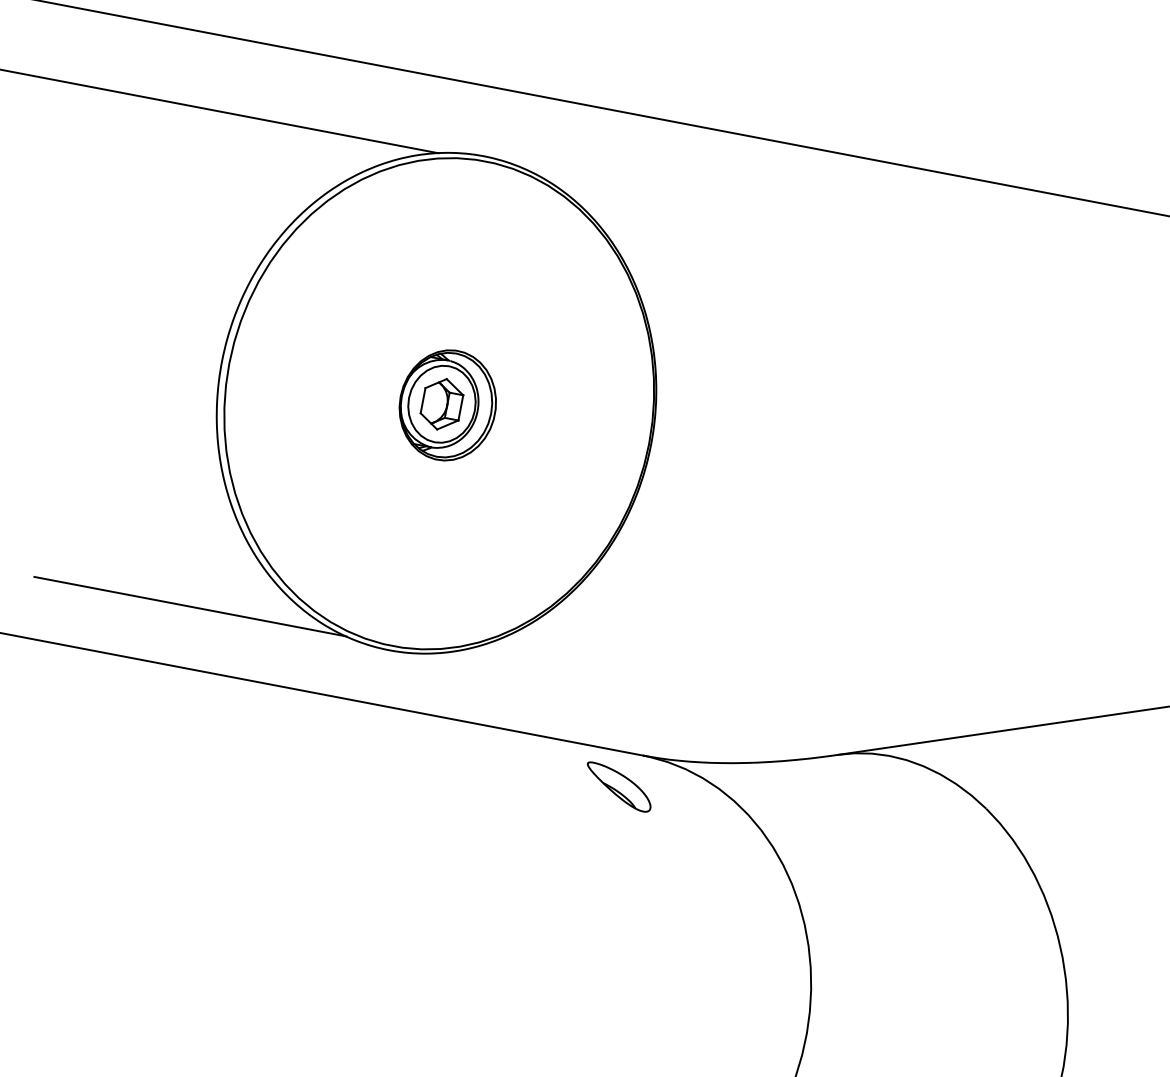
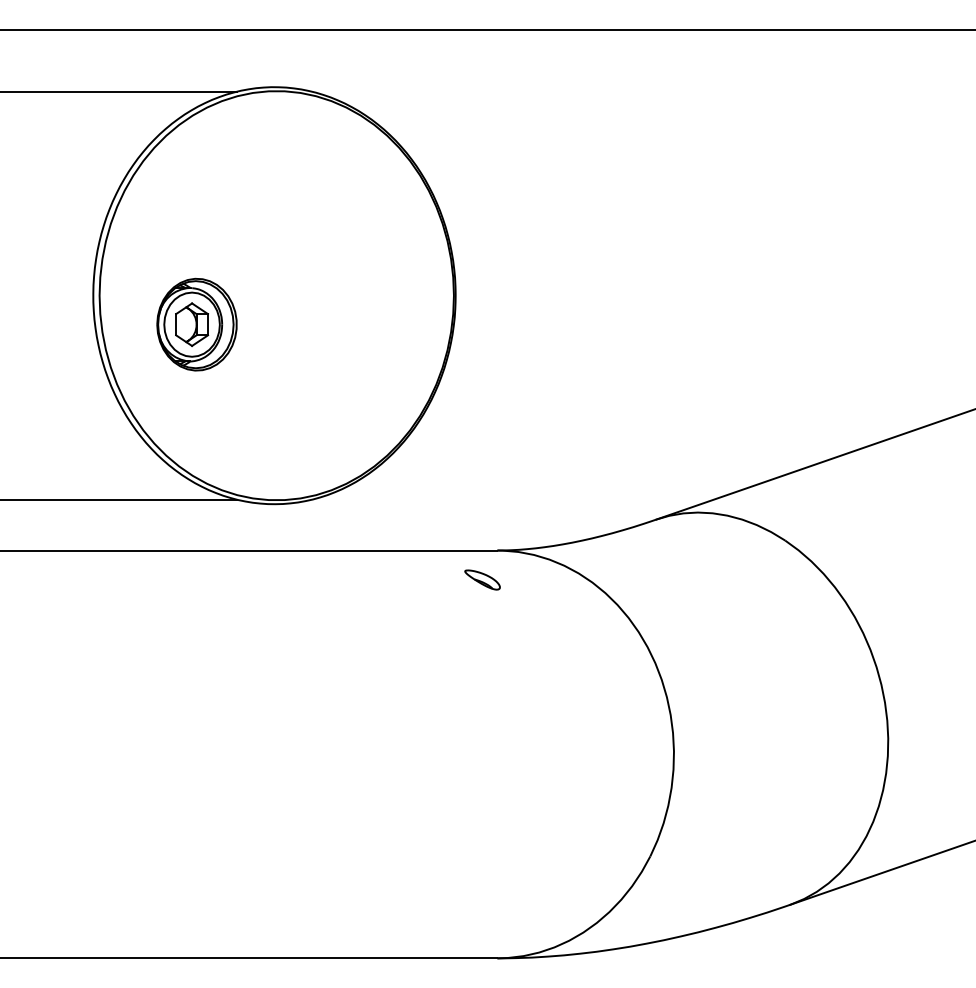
part: (447, 405) -> (196, 324), moved
part: (618, 786) -> (482, 579), size x0.6

